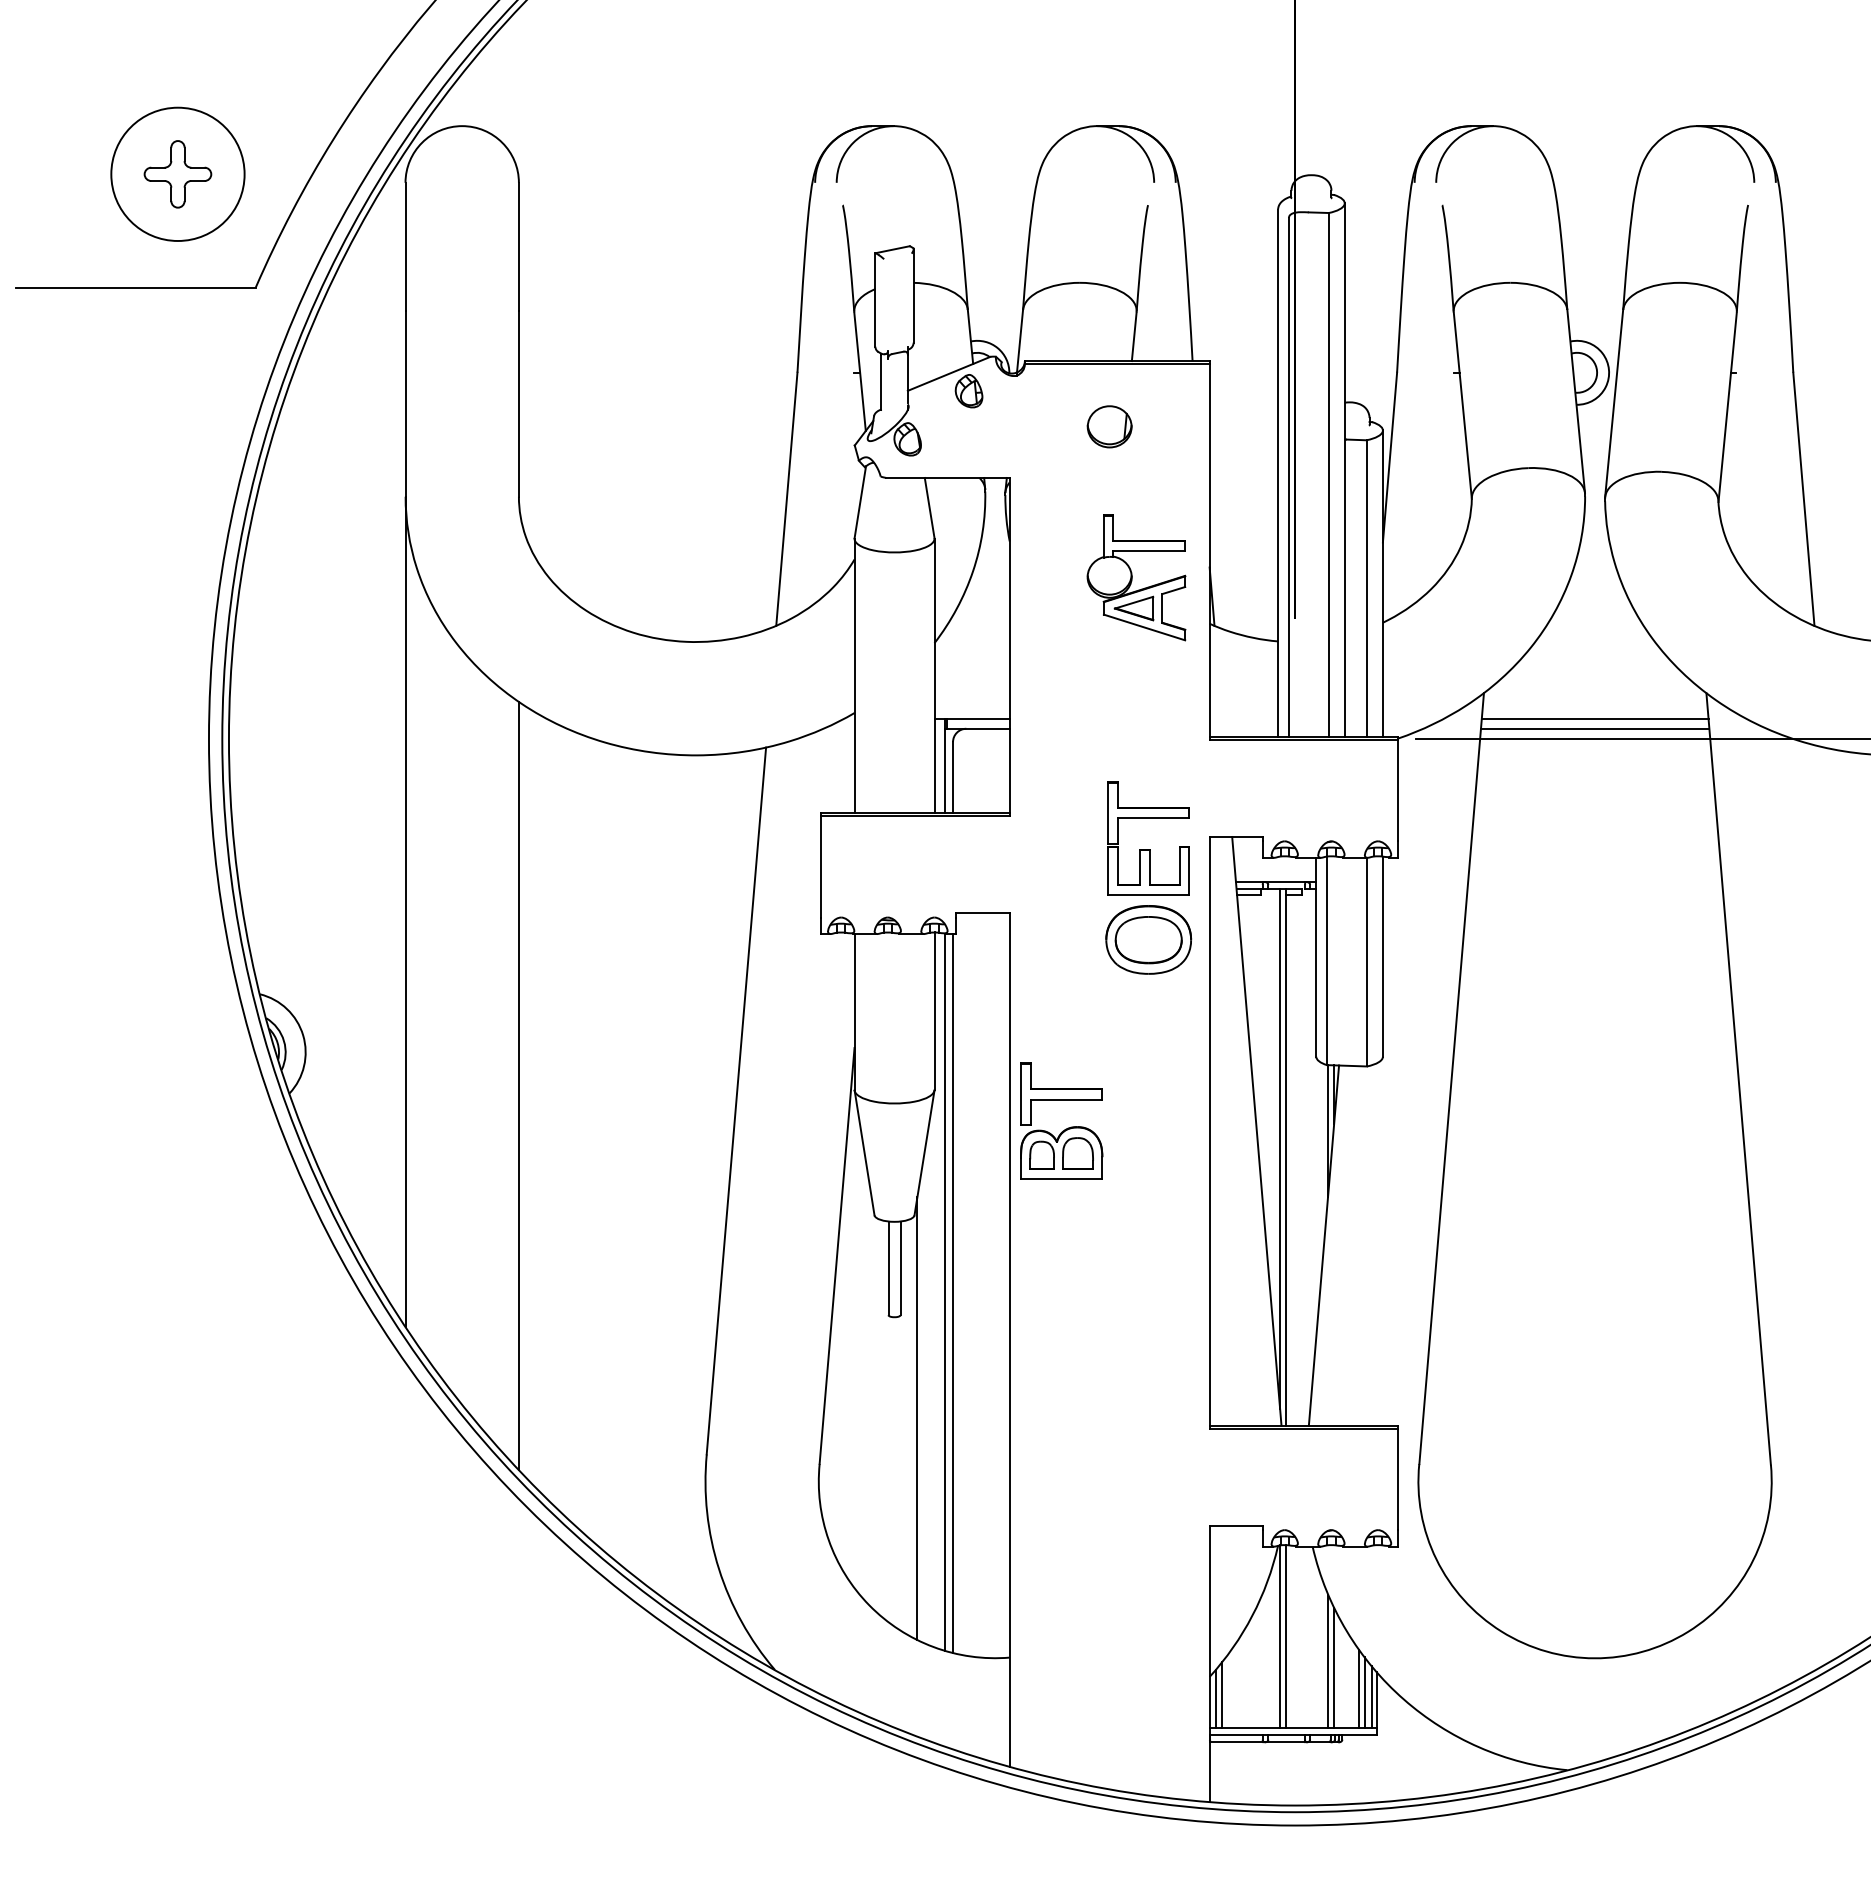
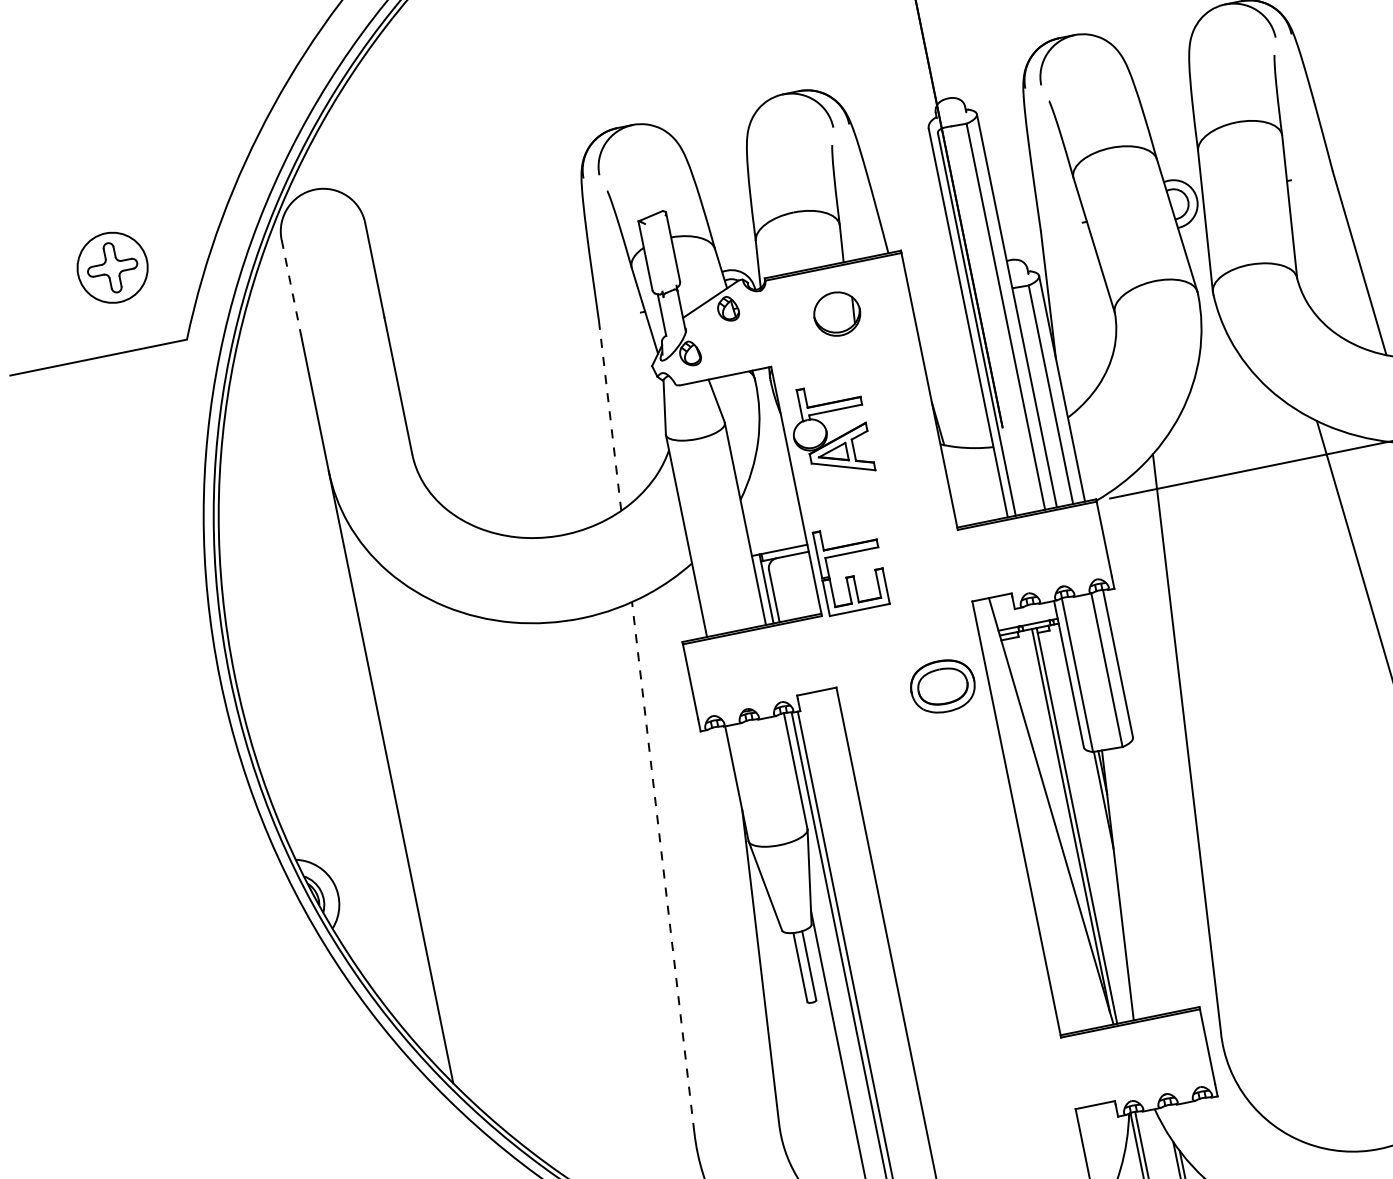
circle: (177, 173) -> (112, 267), size x0.7
line: (405, 247) -> (291, 287), solid -> dashed
part: (1109, 426) -> (837, 313), size x1.4
line: (786, 499) -> (609, 416), solid -> dashed
part: (1136, 577) -> (830, 431), moved
line: (1594, 719) -> (1238, 457), removed
line: (1594, 728) -> (1239, 463), removed
part: (1148, 849) -> (852, 576), moved
line: (518, 1085) -> (500, 888), removed
line: (736, 1100) -> (663, 866), solid -> dashed
part: (1066, 1128) -> (910, 837), removed

